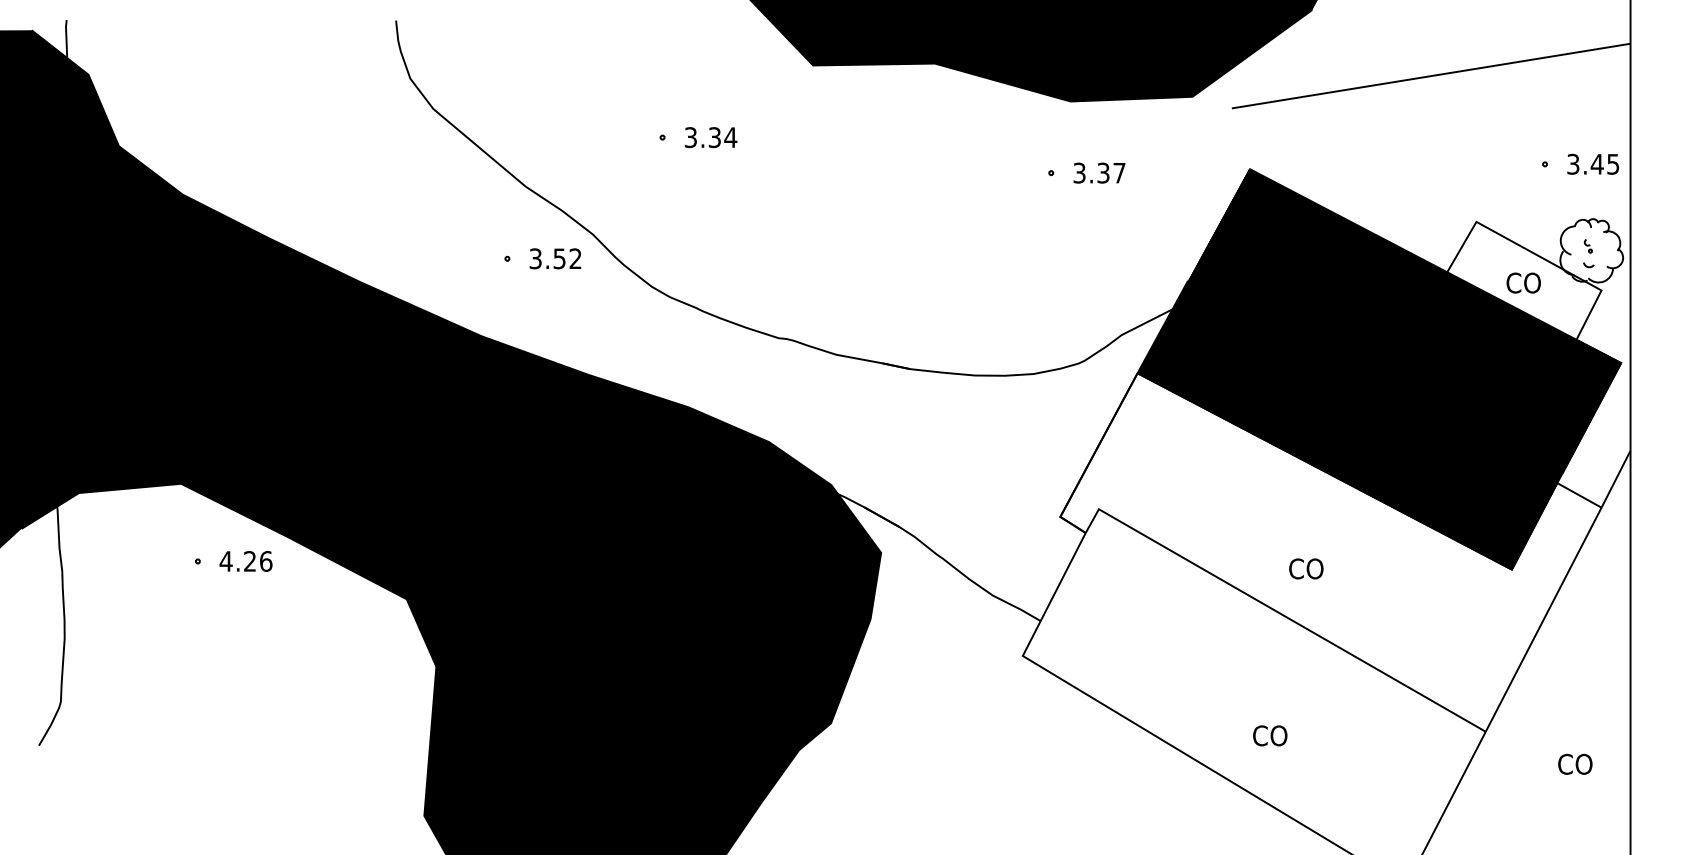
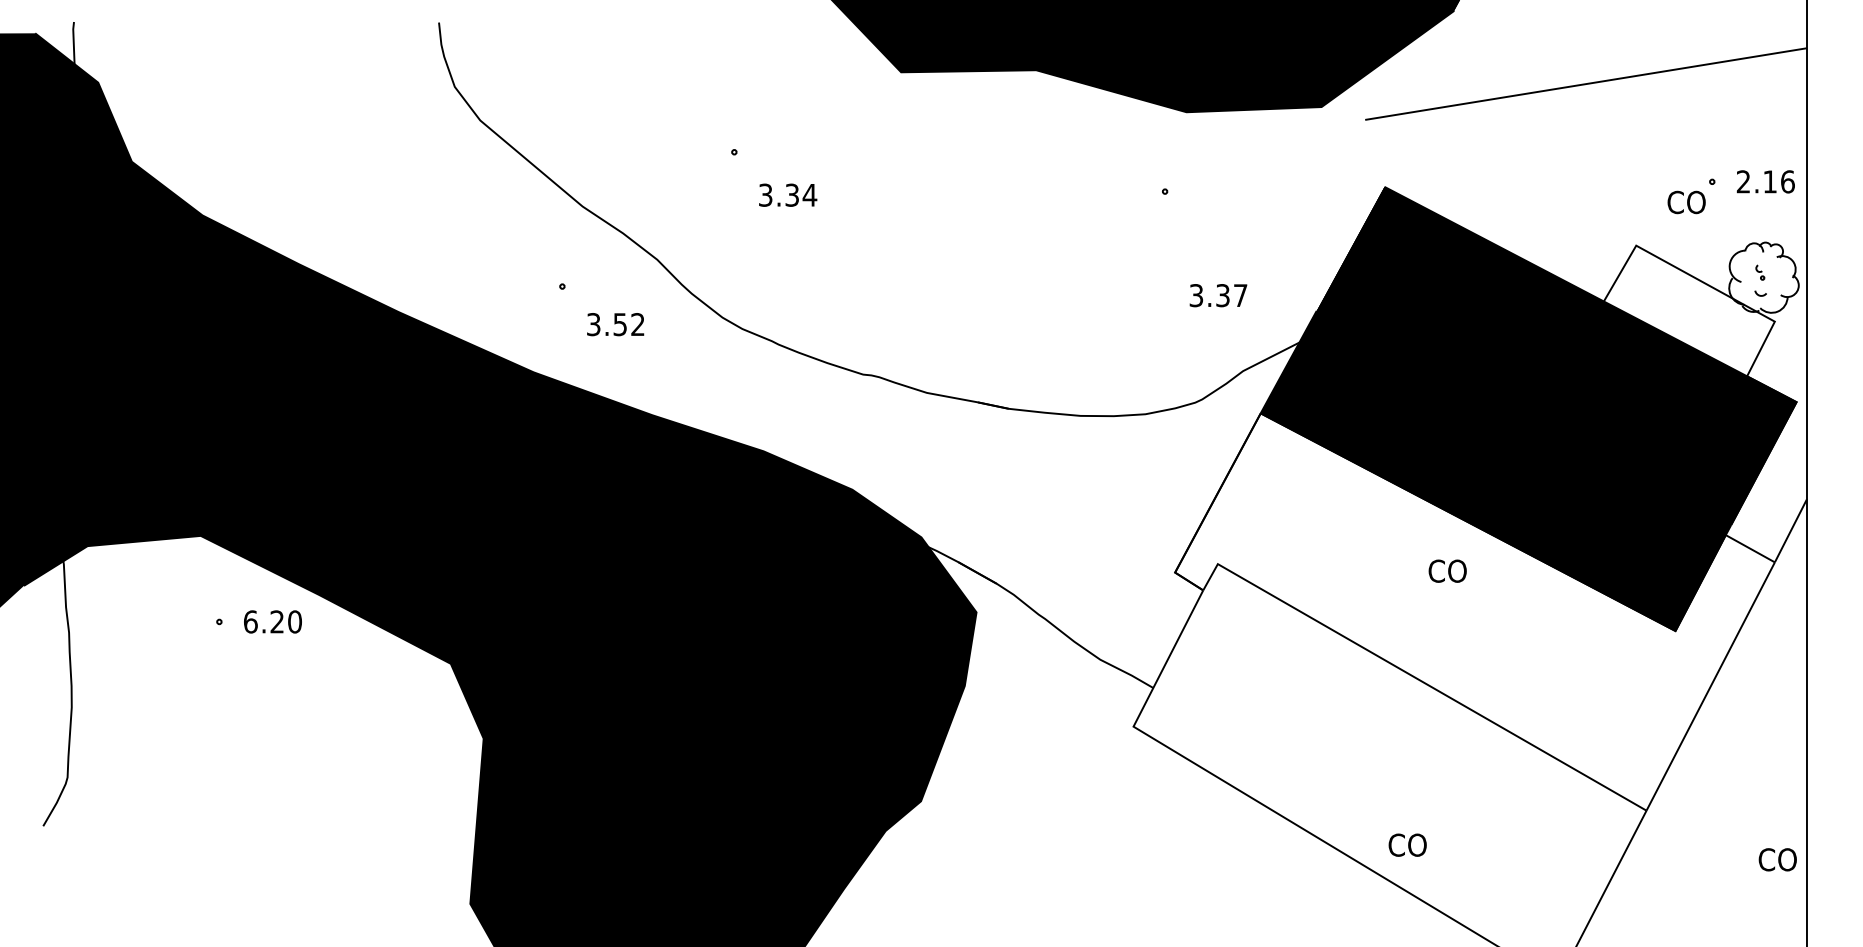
text: (711, 136) -> (788, 194), moved
text: (1593, 163) -> (1765, 181), 3.45 -> 2.16
text: (1099, 173) -> (1218, 295), moved
text: (555, 258) -> (615, 324), moved
text: (1523, 283) -> (1686, 202), moved
text: (245, 561) -> (272, 621), 4.26 -> 6.20
text: (1306, 568) -> (1447, 570), moved
text: (1270, 735) -> (1407, 844), moved
text: (1575, 764) -> (1777, 859), moved

